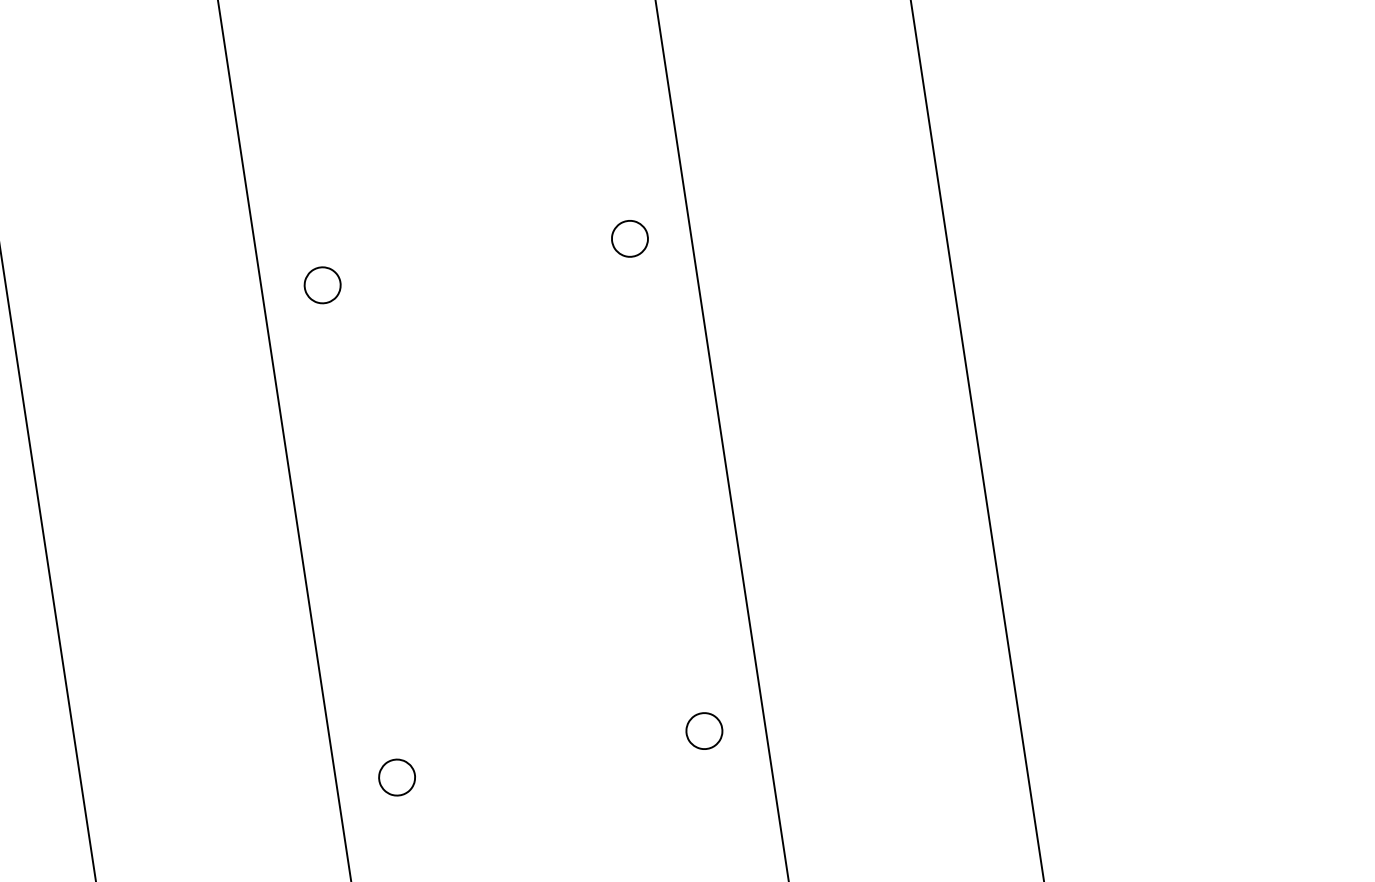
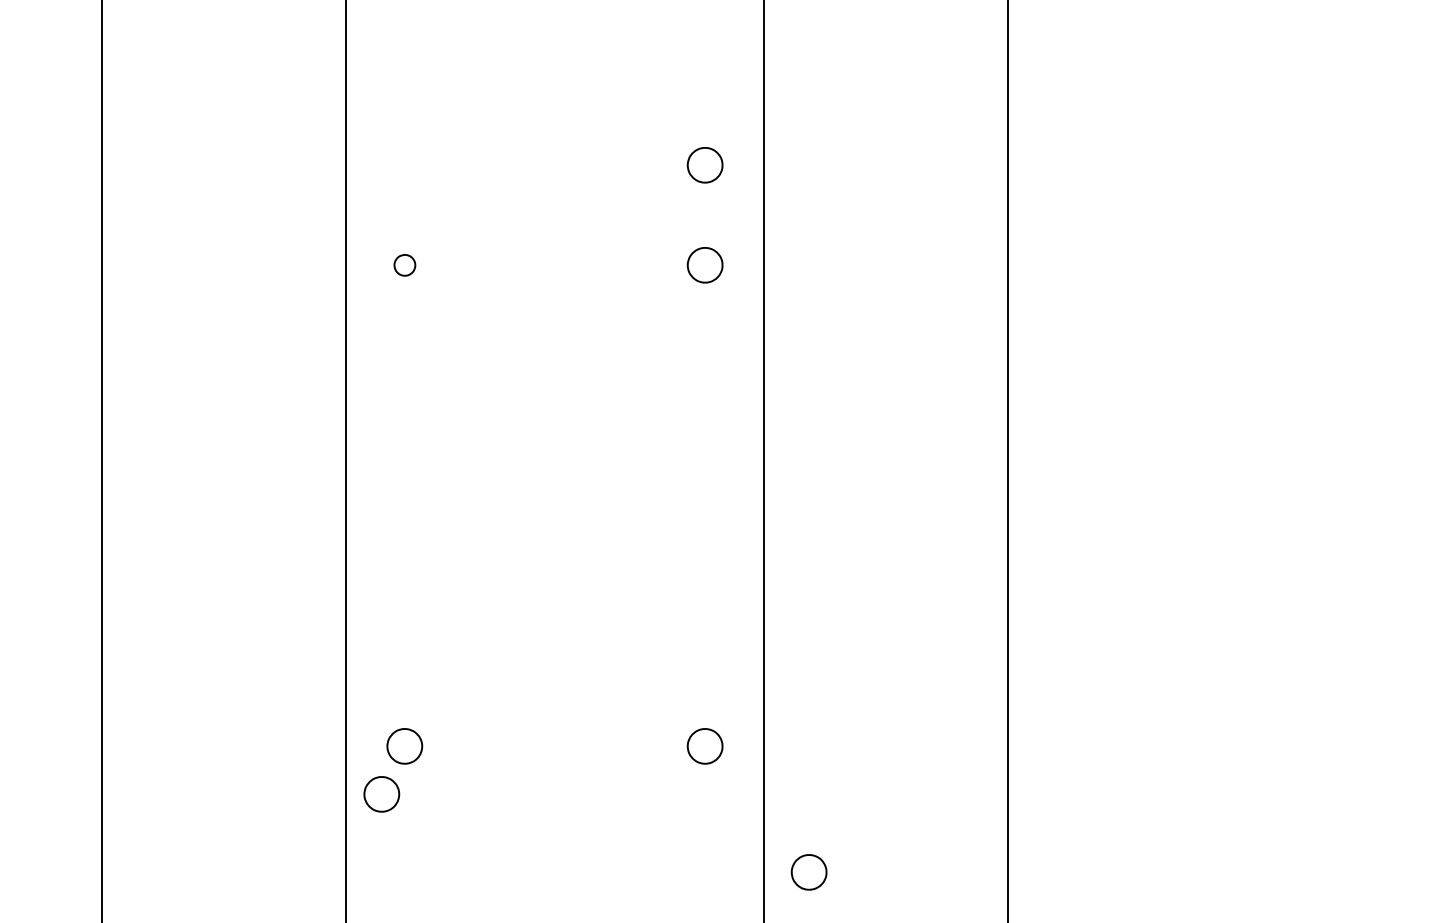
part: (613, 136) -> (704, 165), added
part: (322, 285) -> (404, 265), size x0.6
part: (380, 830) -> (381, 794), added
part: (829, 844) -> (808, 872), added

